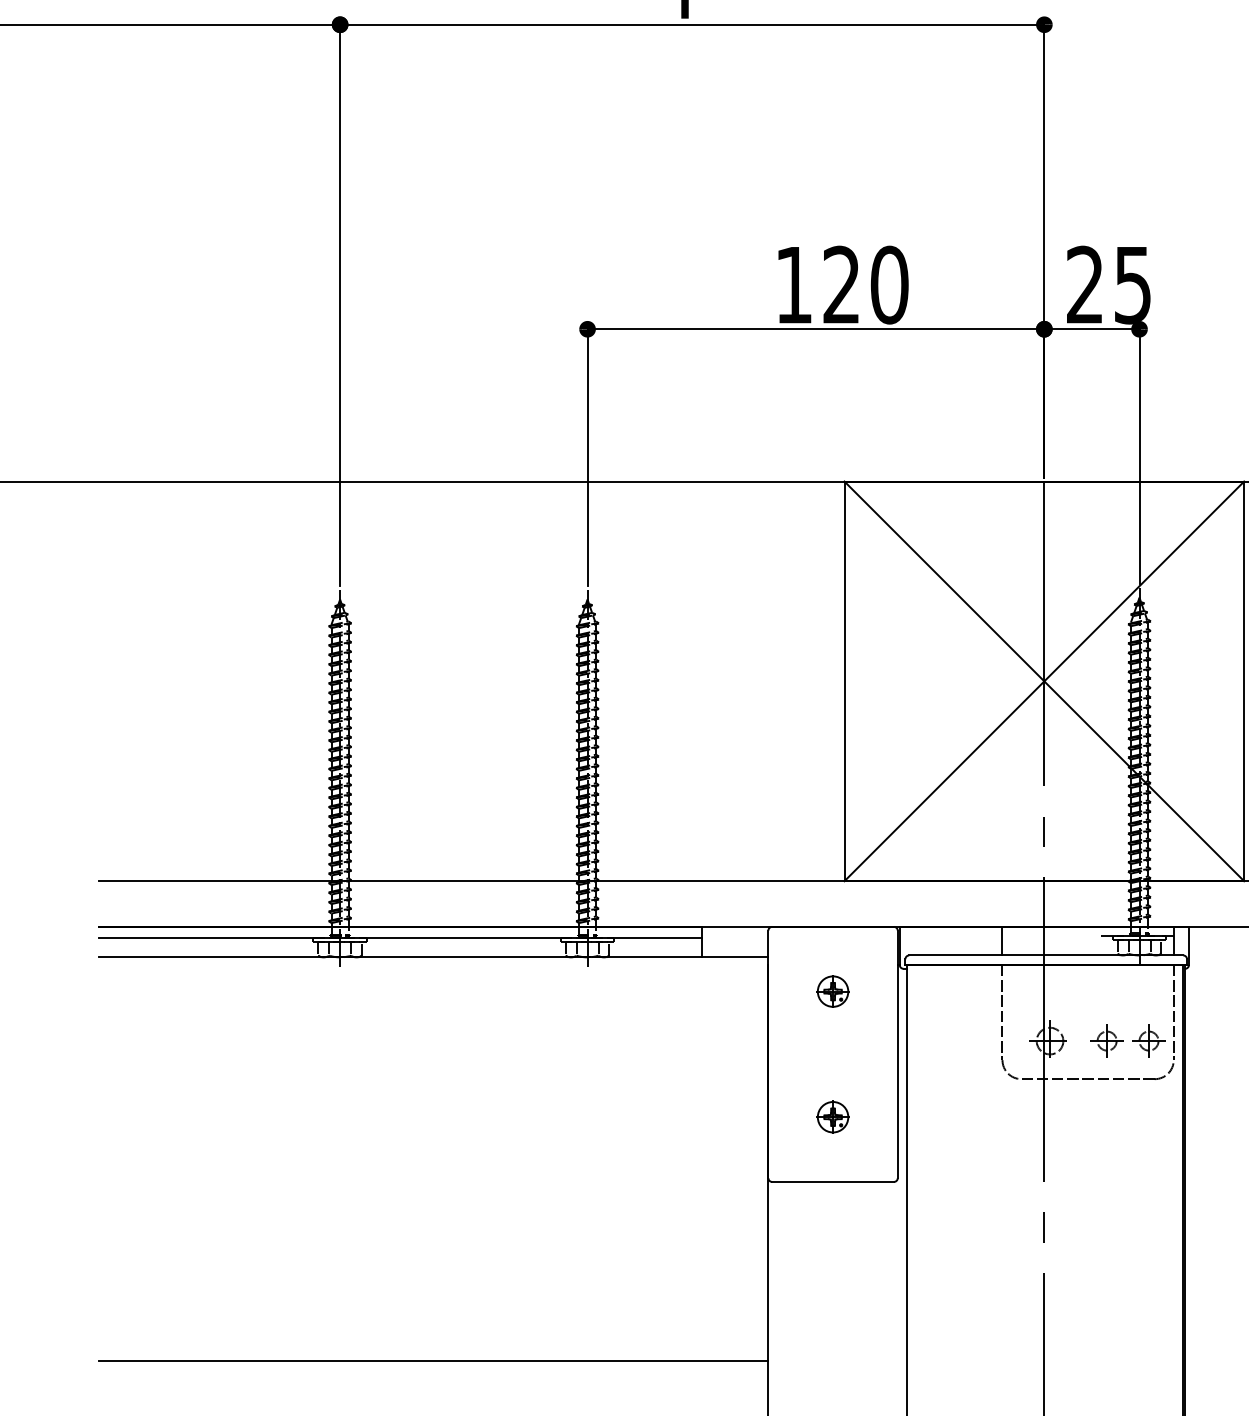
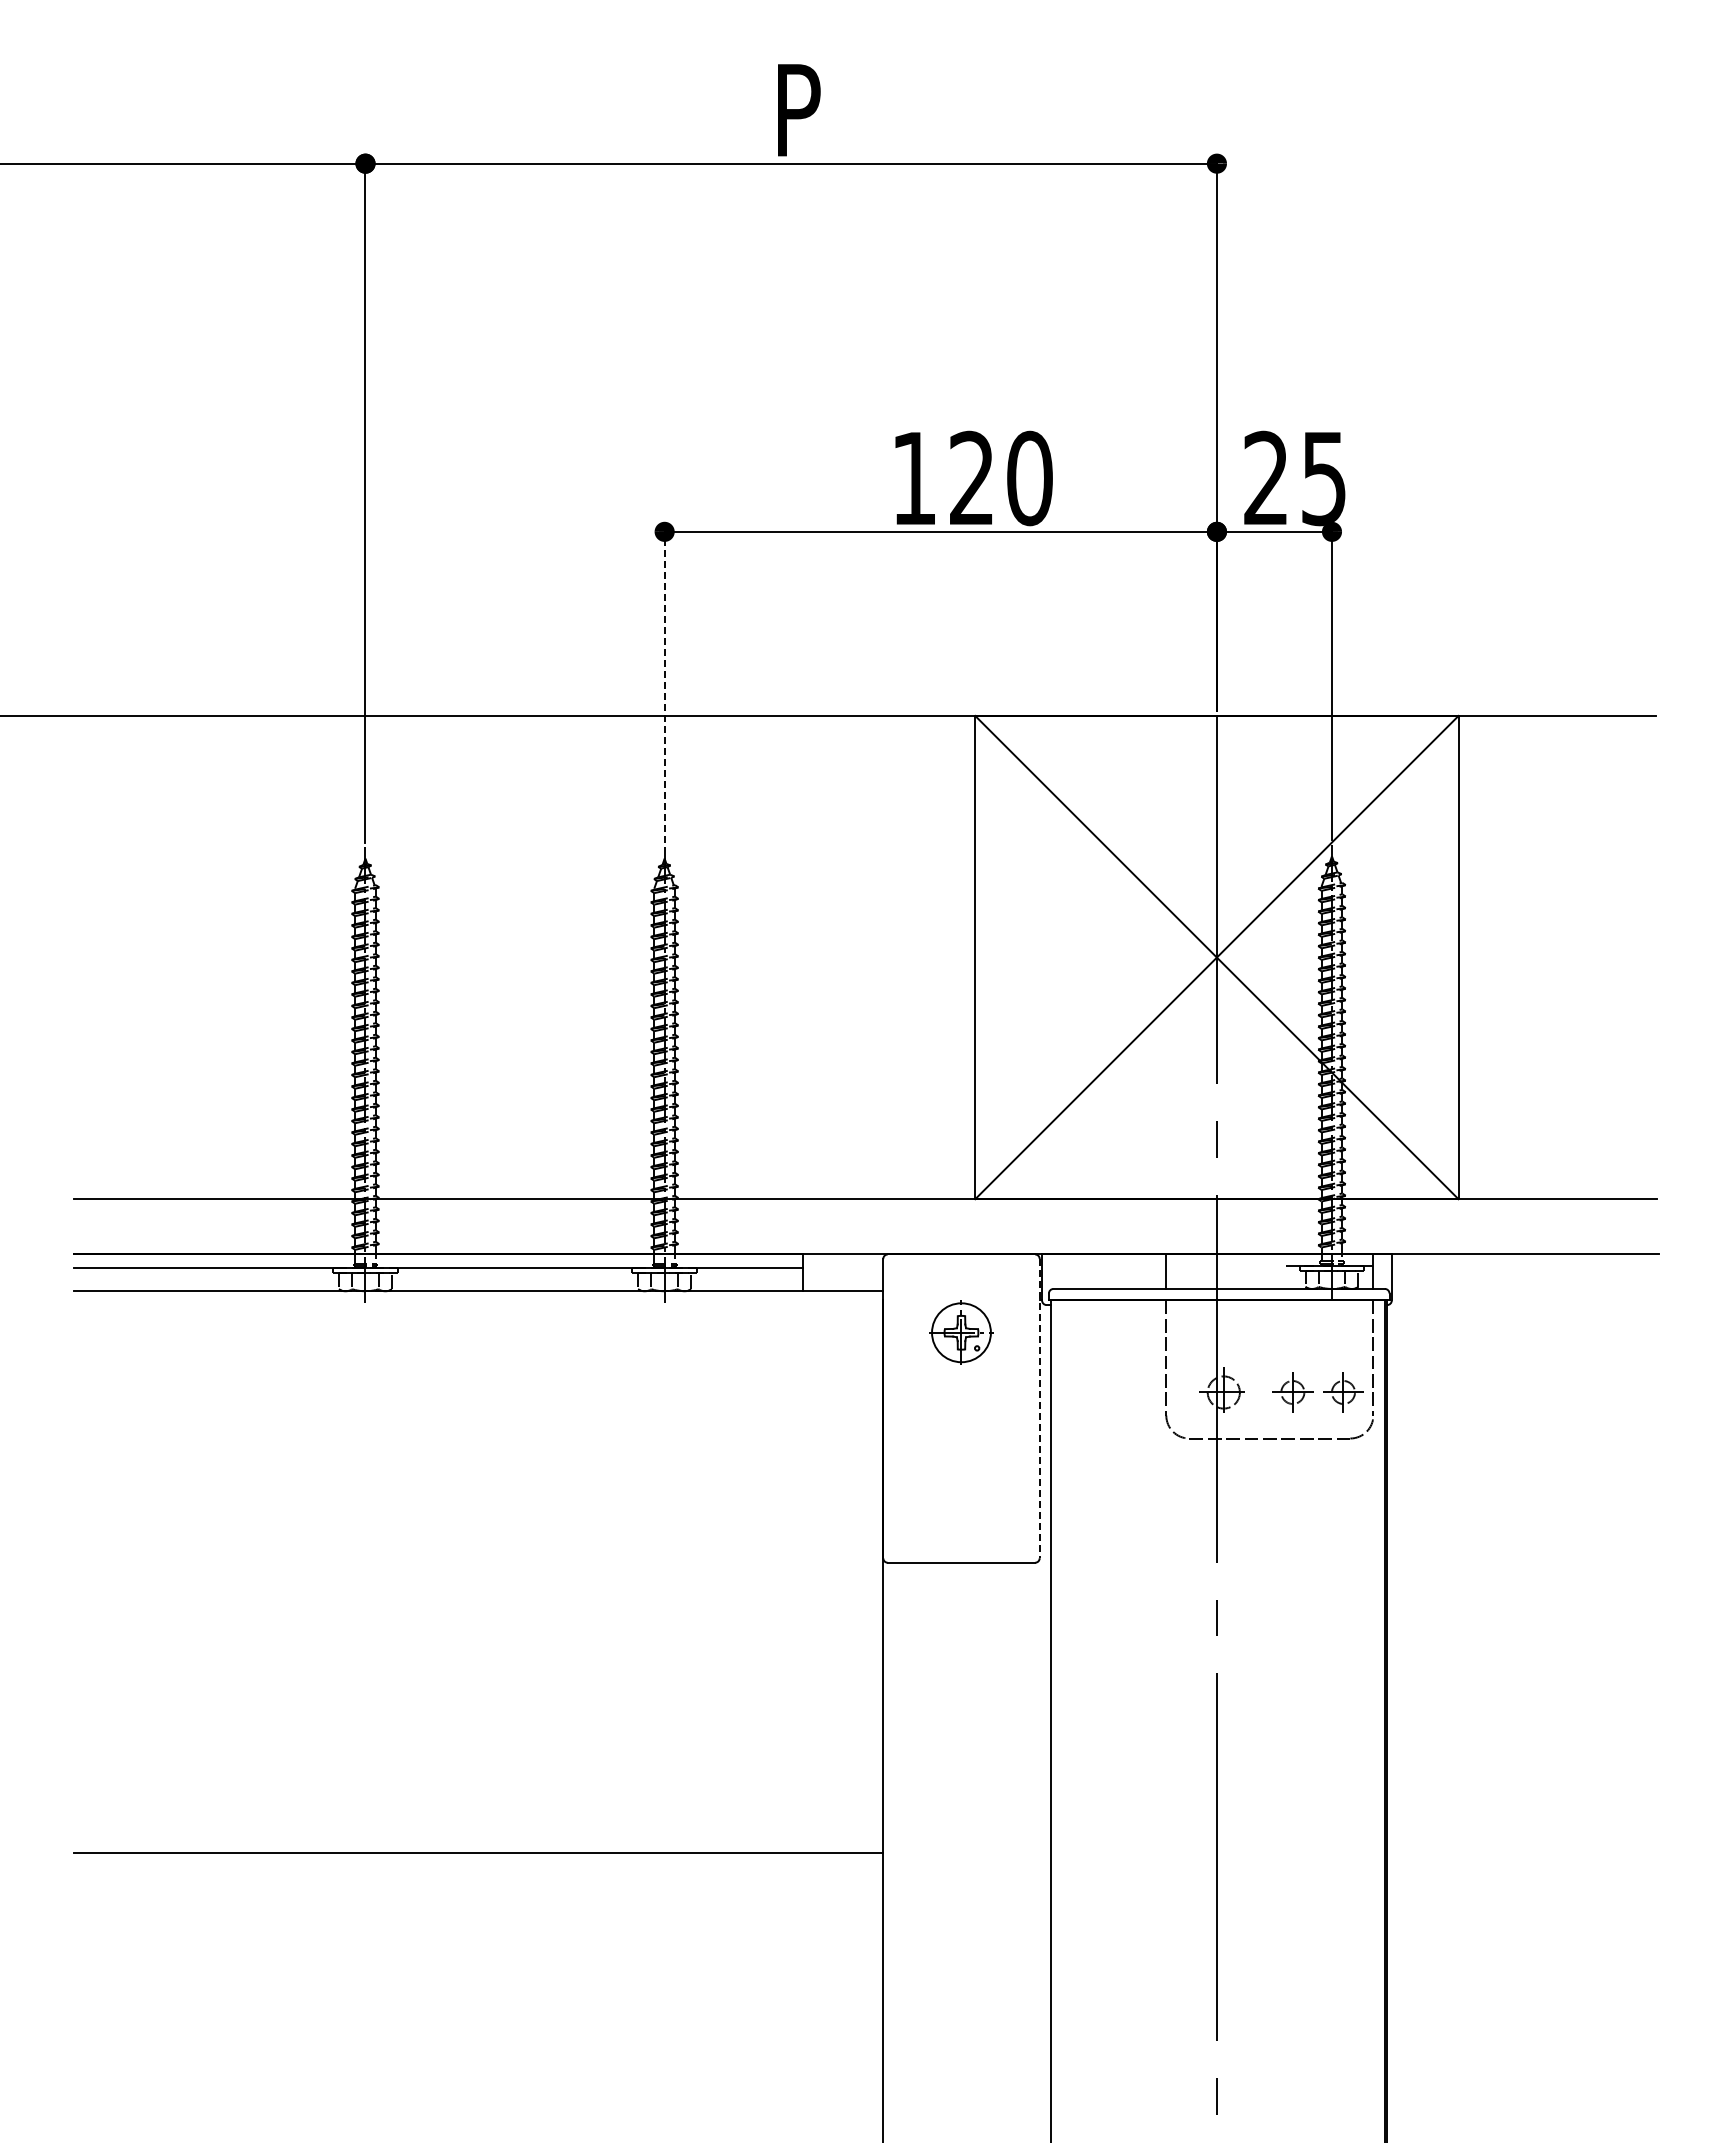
line: (587, 455) -> (664, 684), solid -> dashed
part: (833, 991) -> (961, 1332), size x1.6
line: (897, 1054) -> (1039, 1408), solid -> dashed
part: (833, 1117) -> (961, 1484), removed
line: (433, 1361) -> (478, 1779), removed

